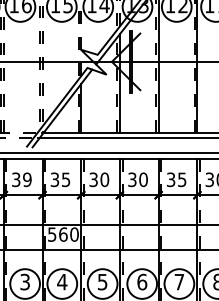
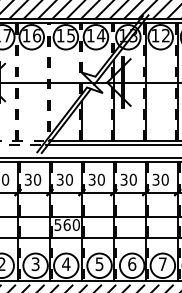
text: (26, 179) -> (36, 179), 39 -> 30
text: (64, 179) -> (68, 179), 35 -> 30
text: (181, 179) -> (164, 179), 35 -> 30

